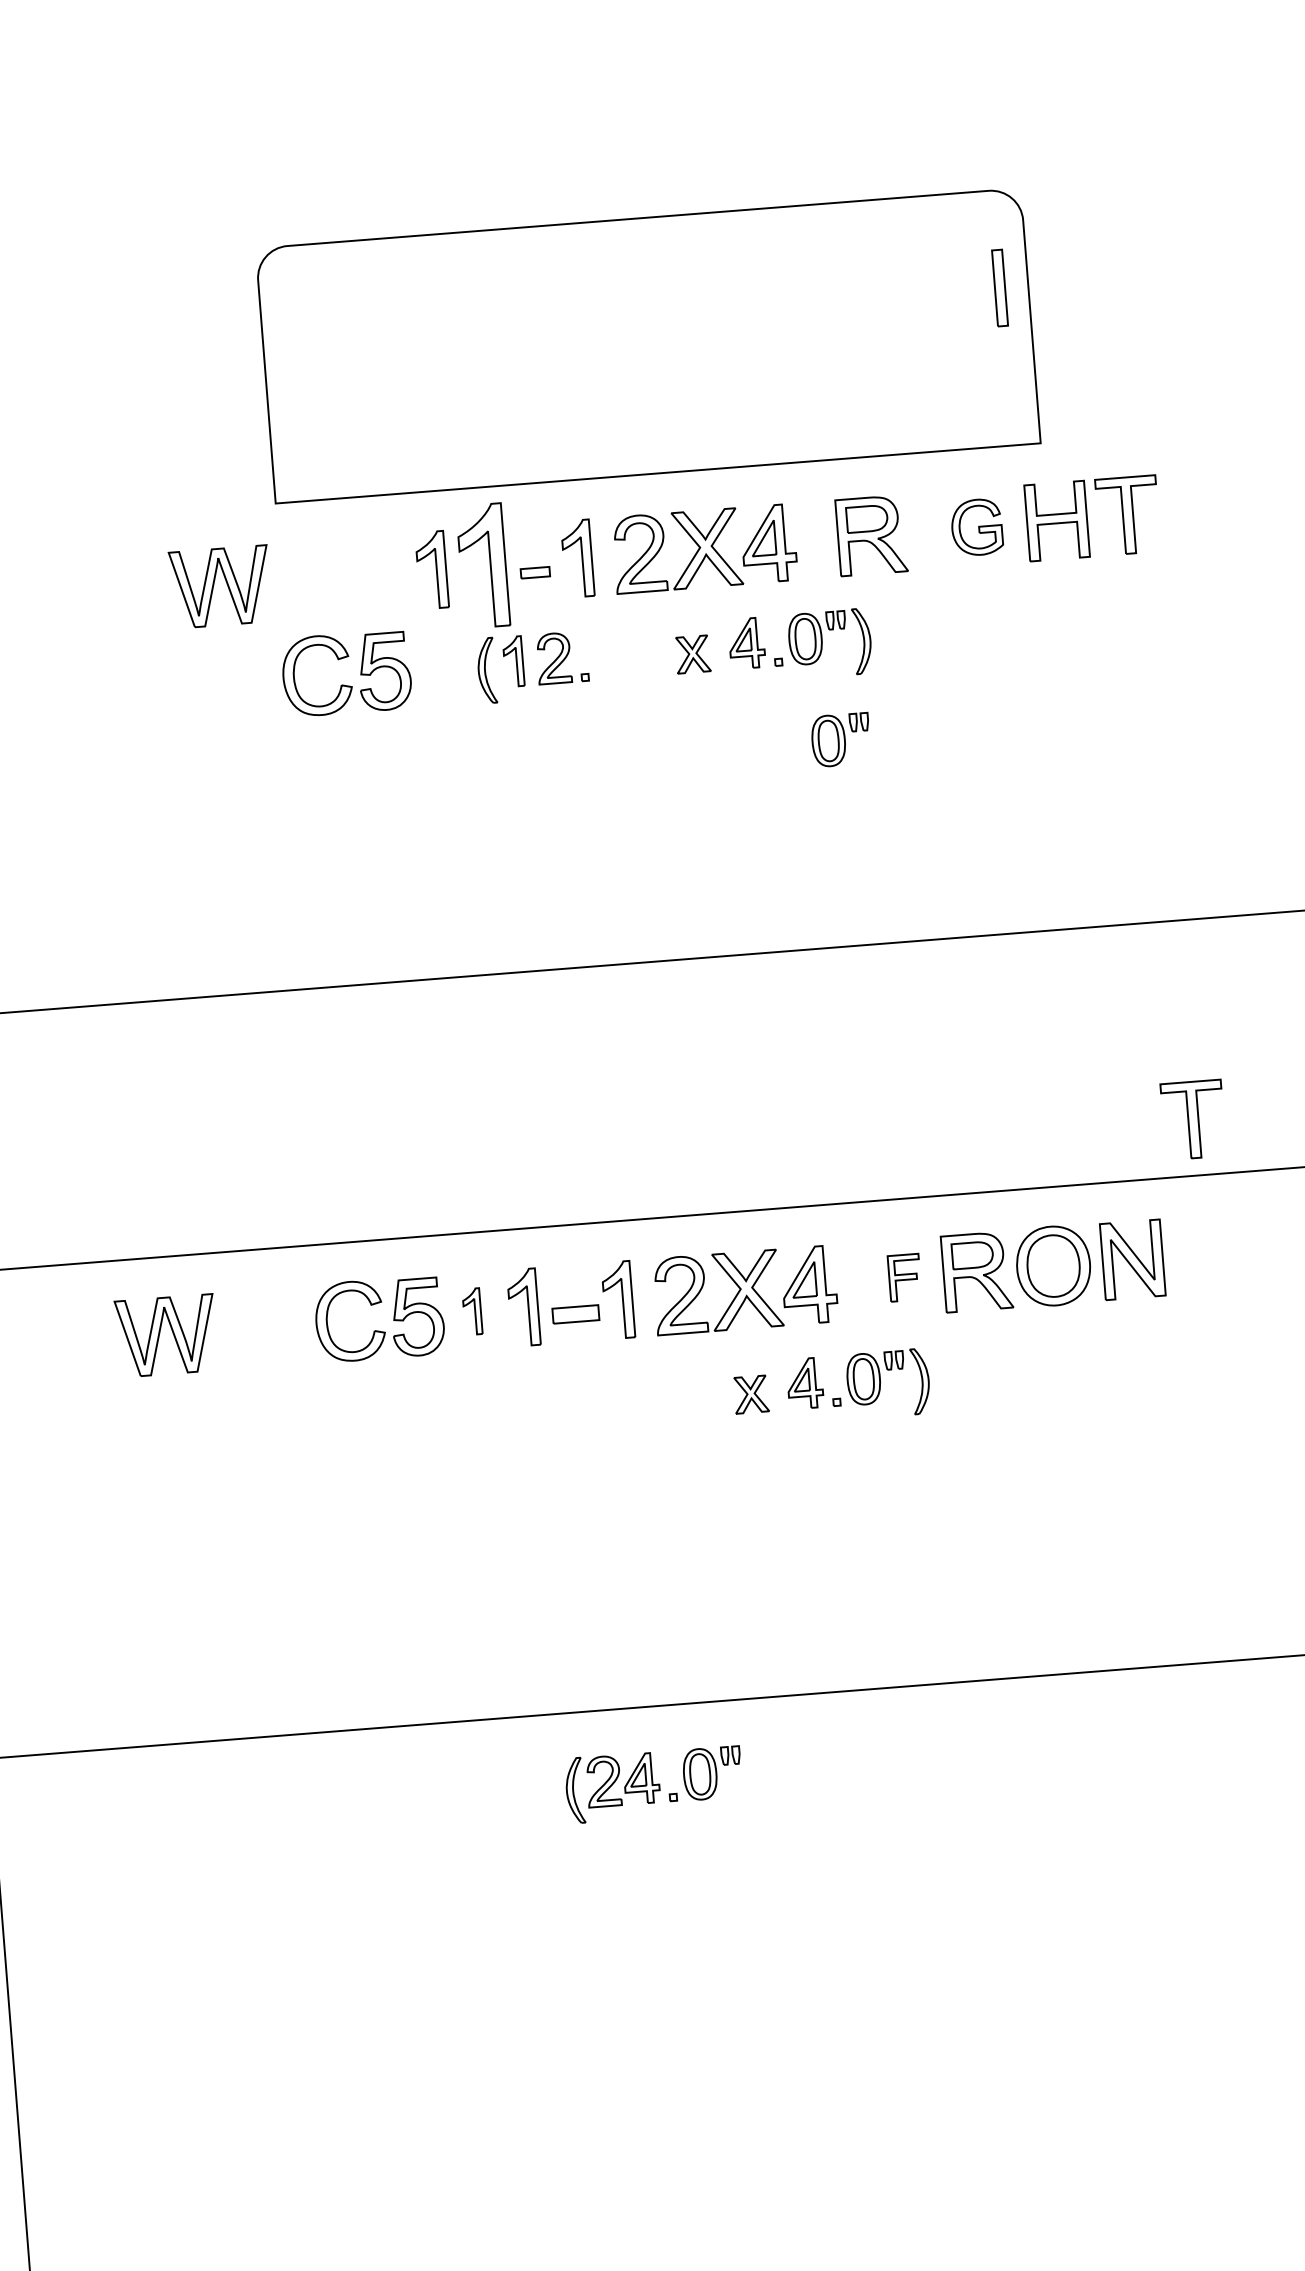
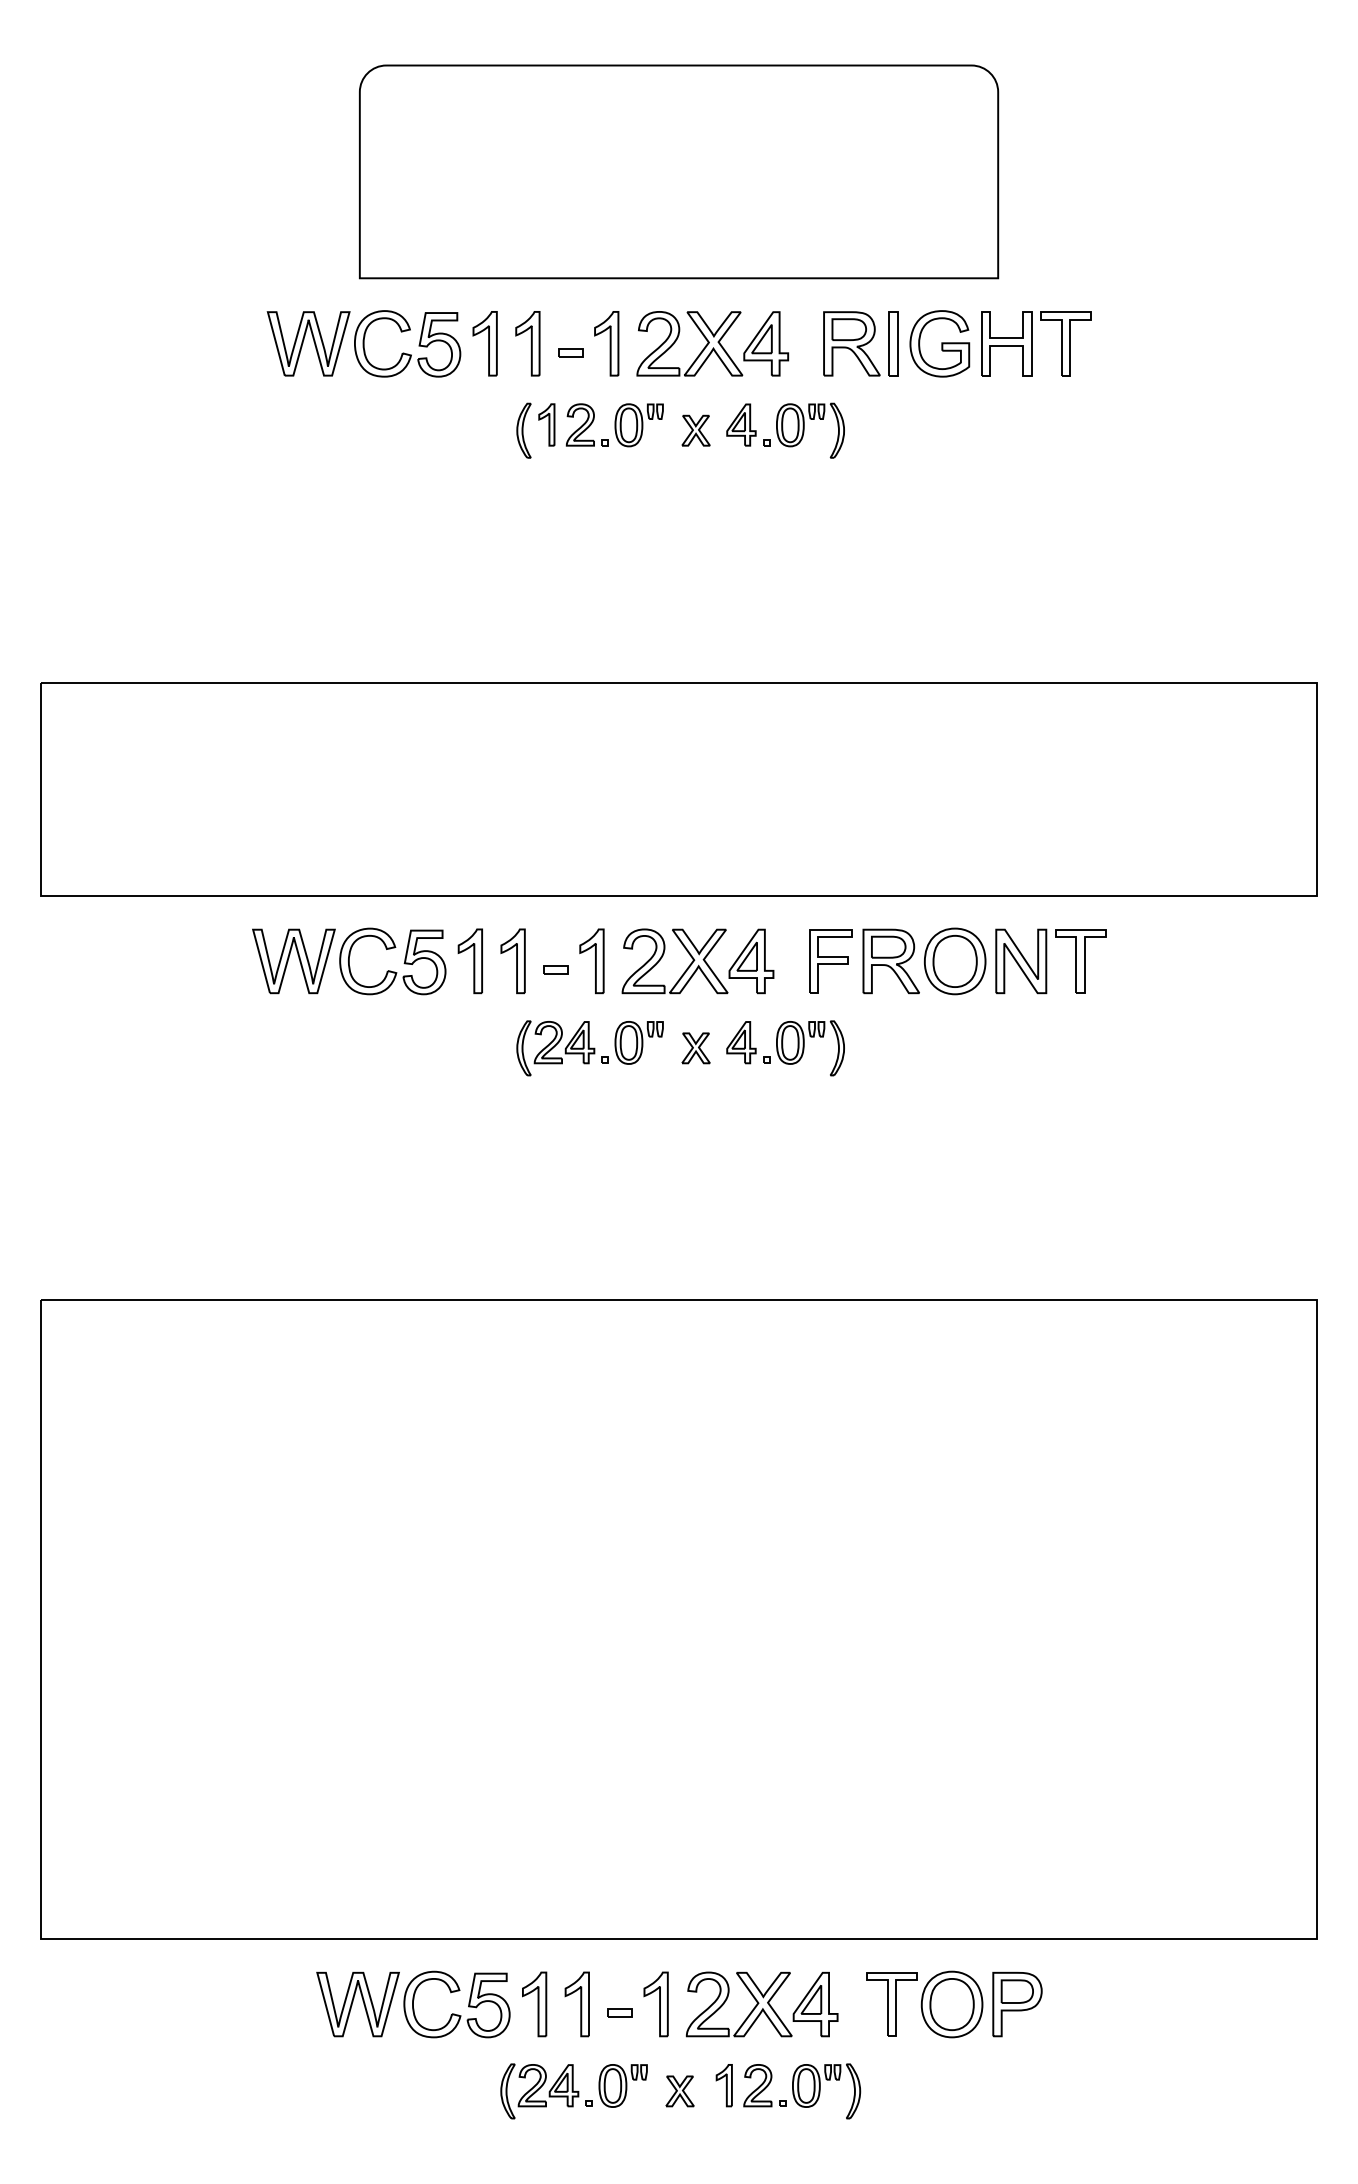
part: (999, 287) -> (893, 343), moved
part: (976, 526) -> (939, 343), size x1.43
part: (482, 565) -> (527, 343), size x0.62
part: (343, 684) -> (404, 352), moved
part: (840, 740) -> (638, 425), moved
part: (1193, 1120) -> (1080, 961), moved
part: (904, 1277) -> (830, 961), size x1.67
part: (471, 1311) -> (469, 961), size x1.67
part: (575, 1313) -> (555, 969), size x0.62
part: (165, 1335) -> (293, 961), moved
part: (653, 1784) -> (589, 1048), moved

